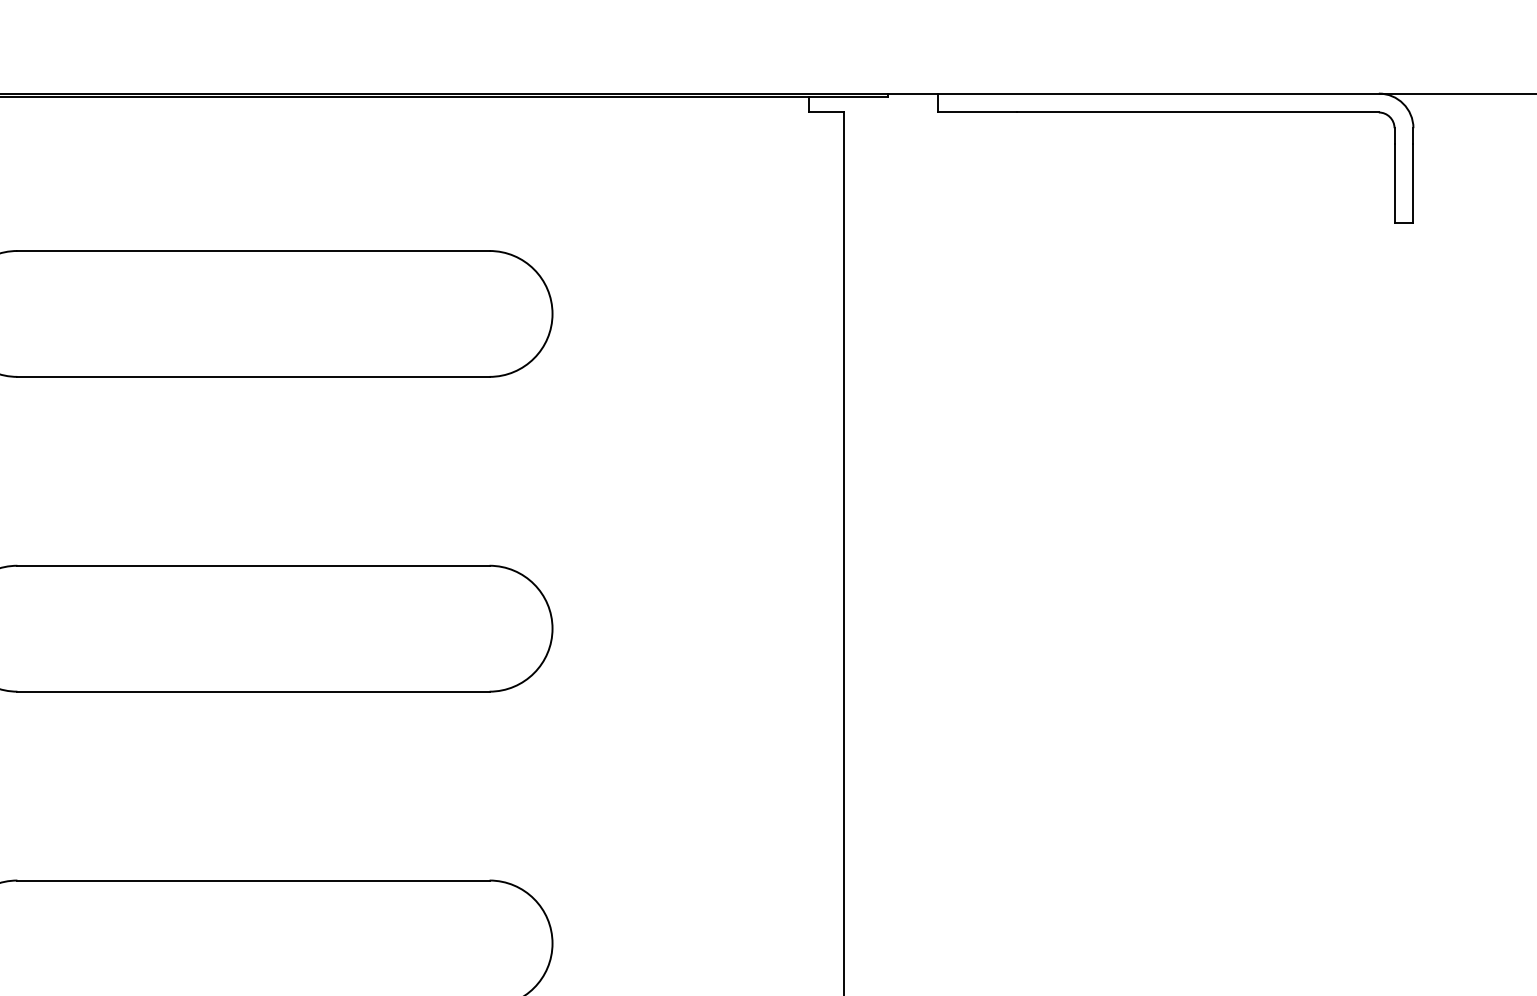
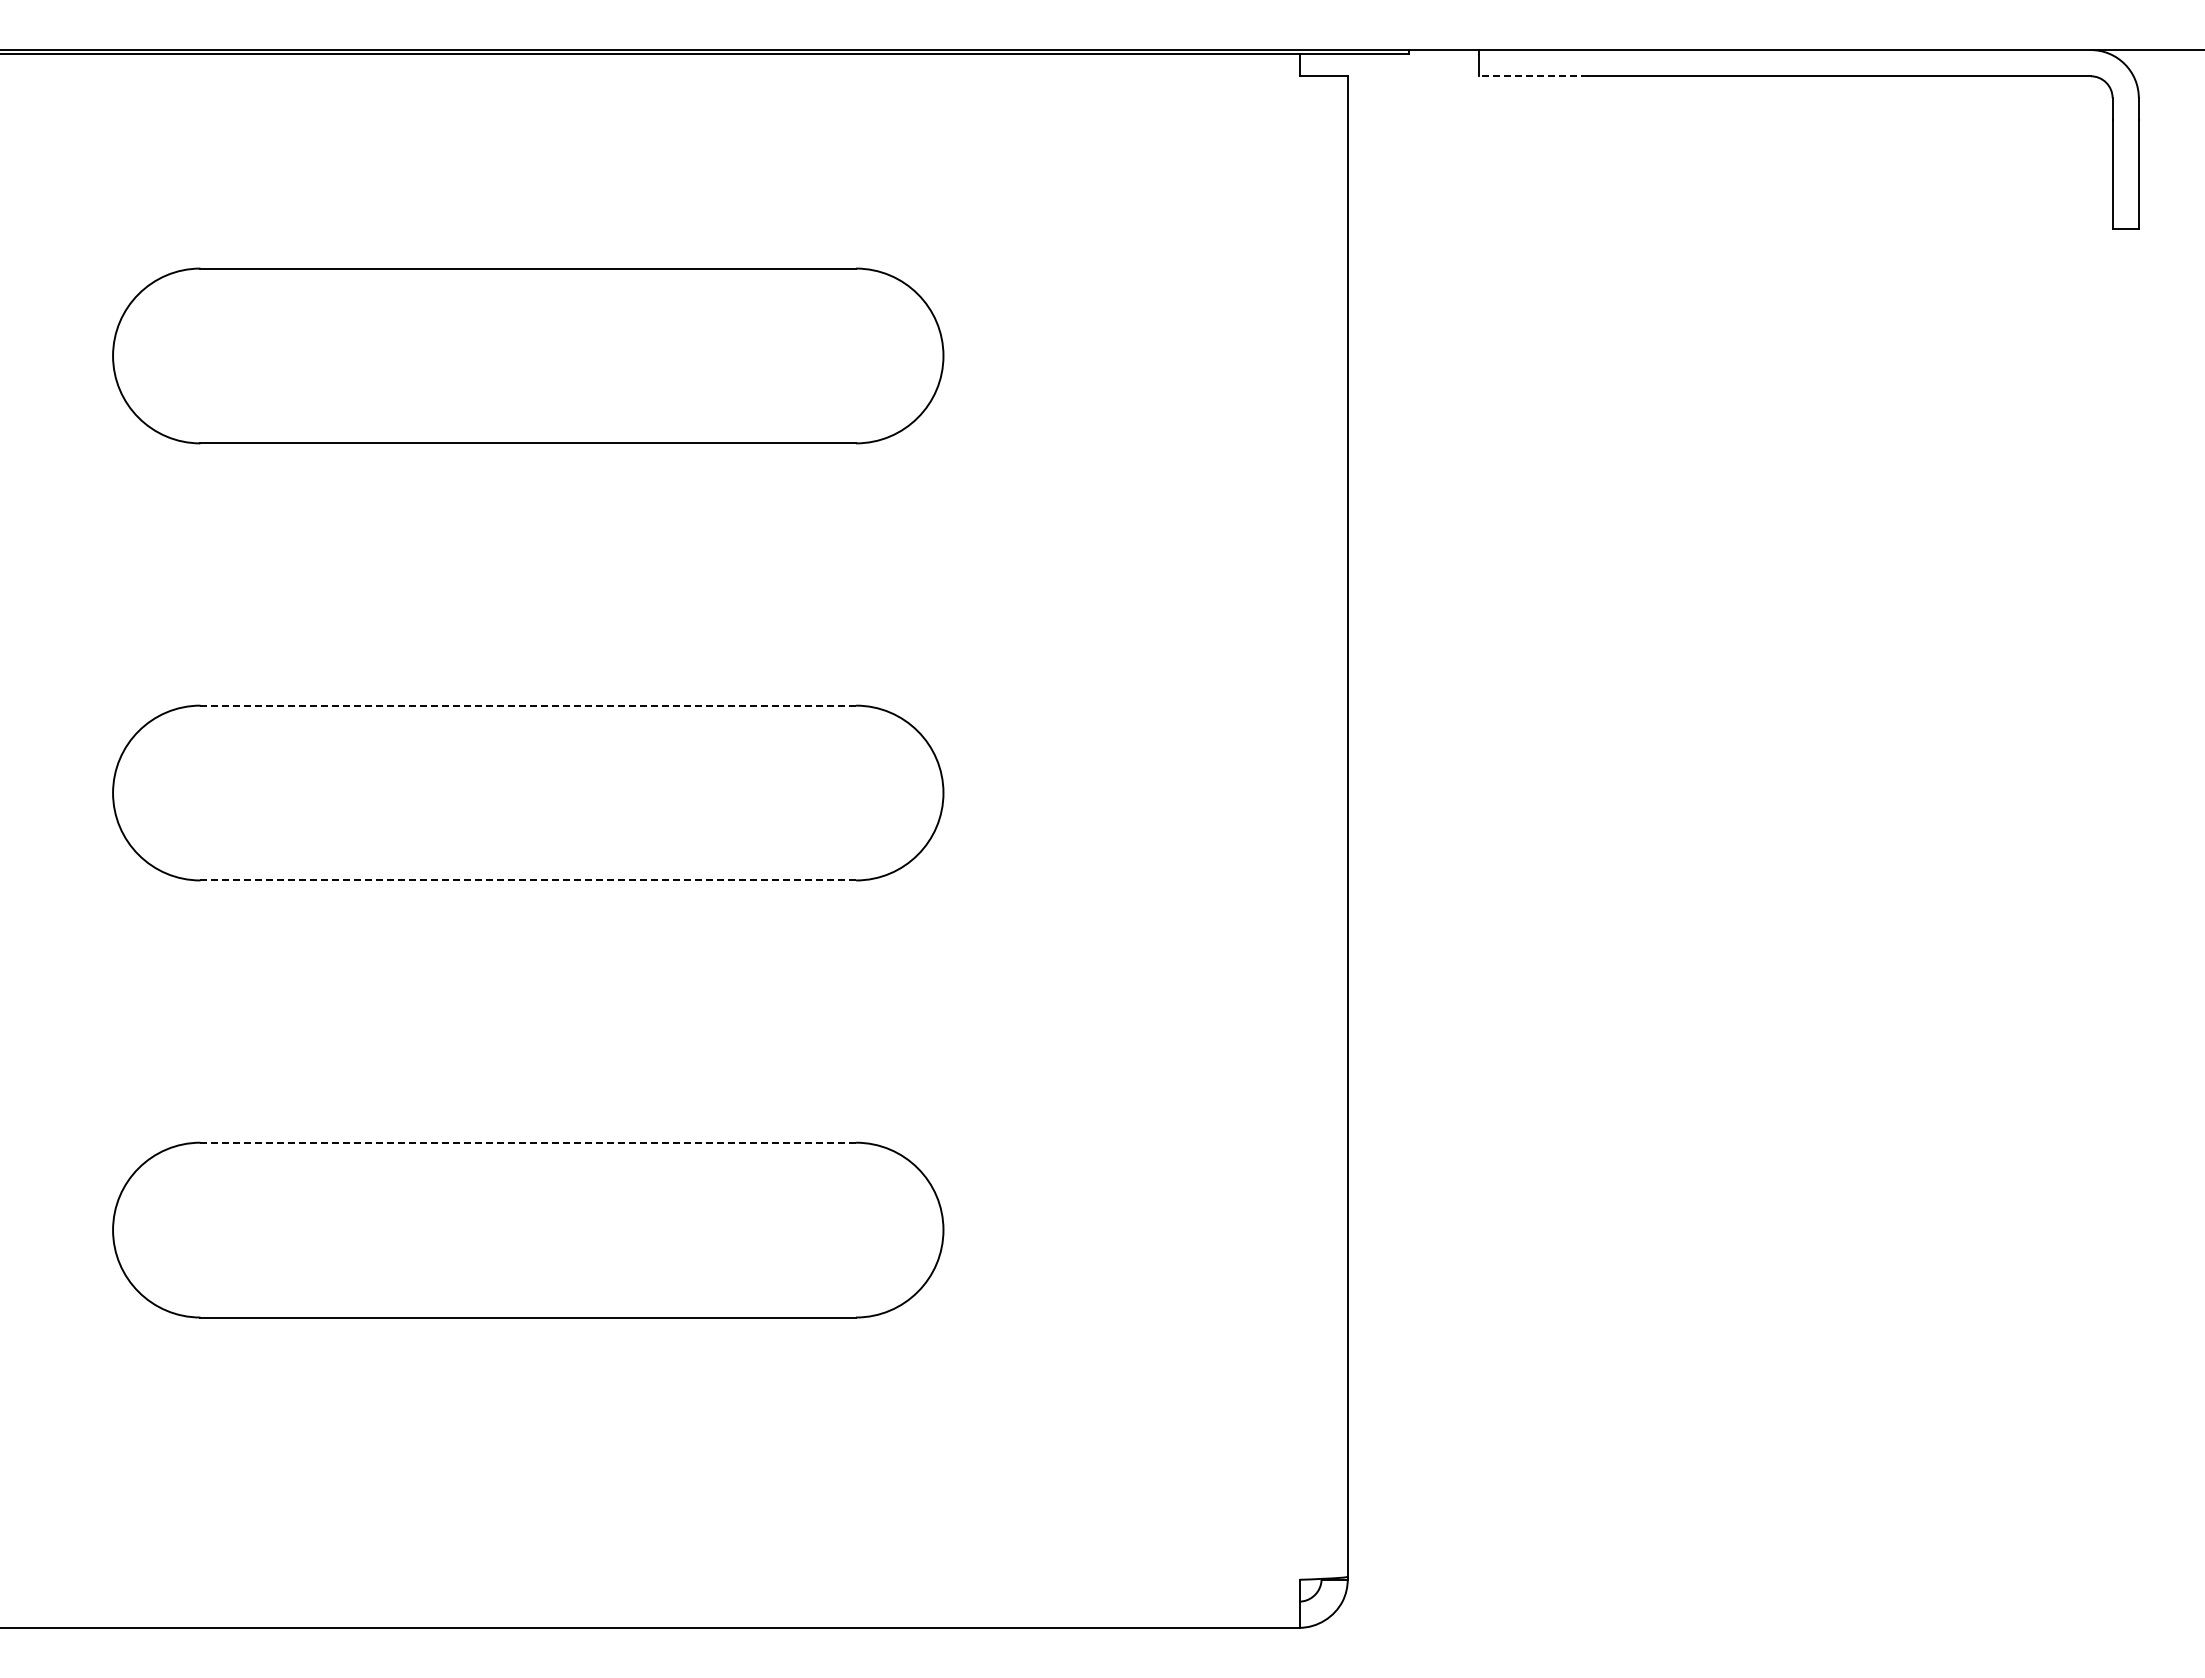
line: (977, 112) -> (1533, 76), solid -> dashed
line: (253, 565) -> (528, 705), solid -> dashed
line: (253, 691) -> (528, 880), solid -> dashed
line: (253, 880) -> (528, 1142), solid -> dashed

